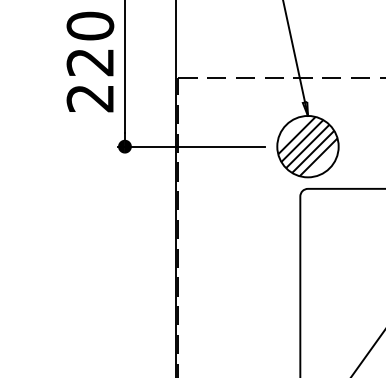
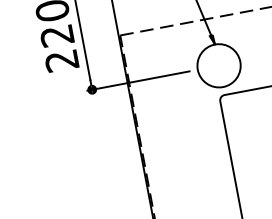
hatch: (307, 146) -> (218, 65), removed

